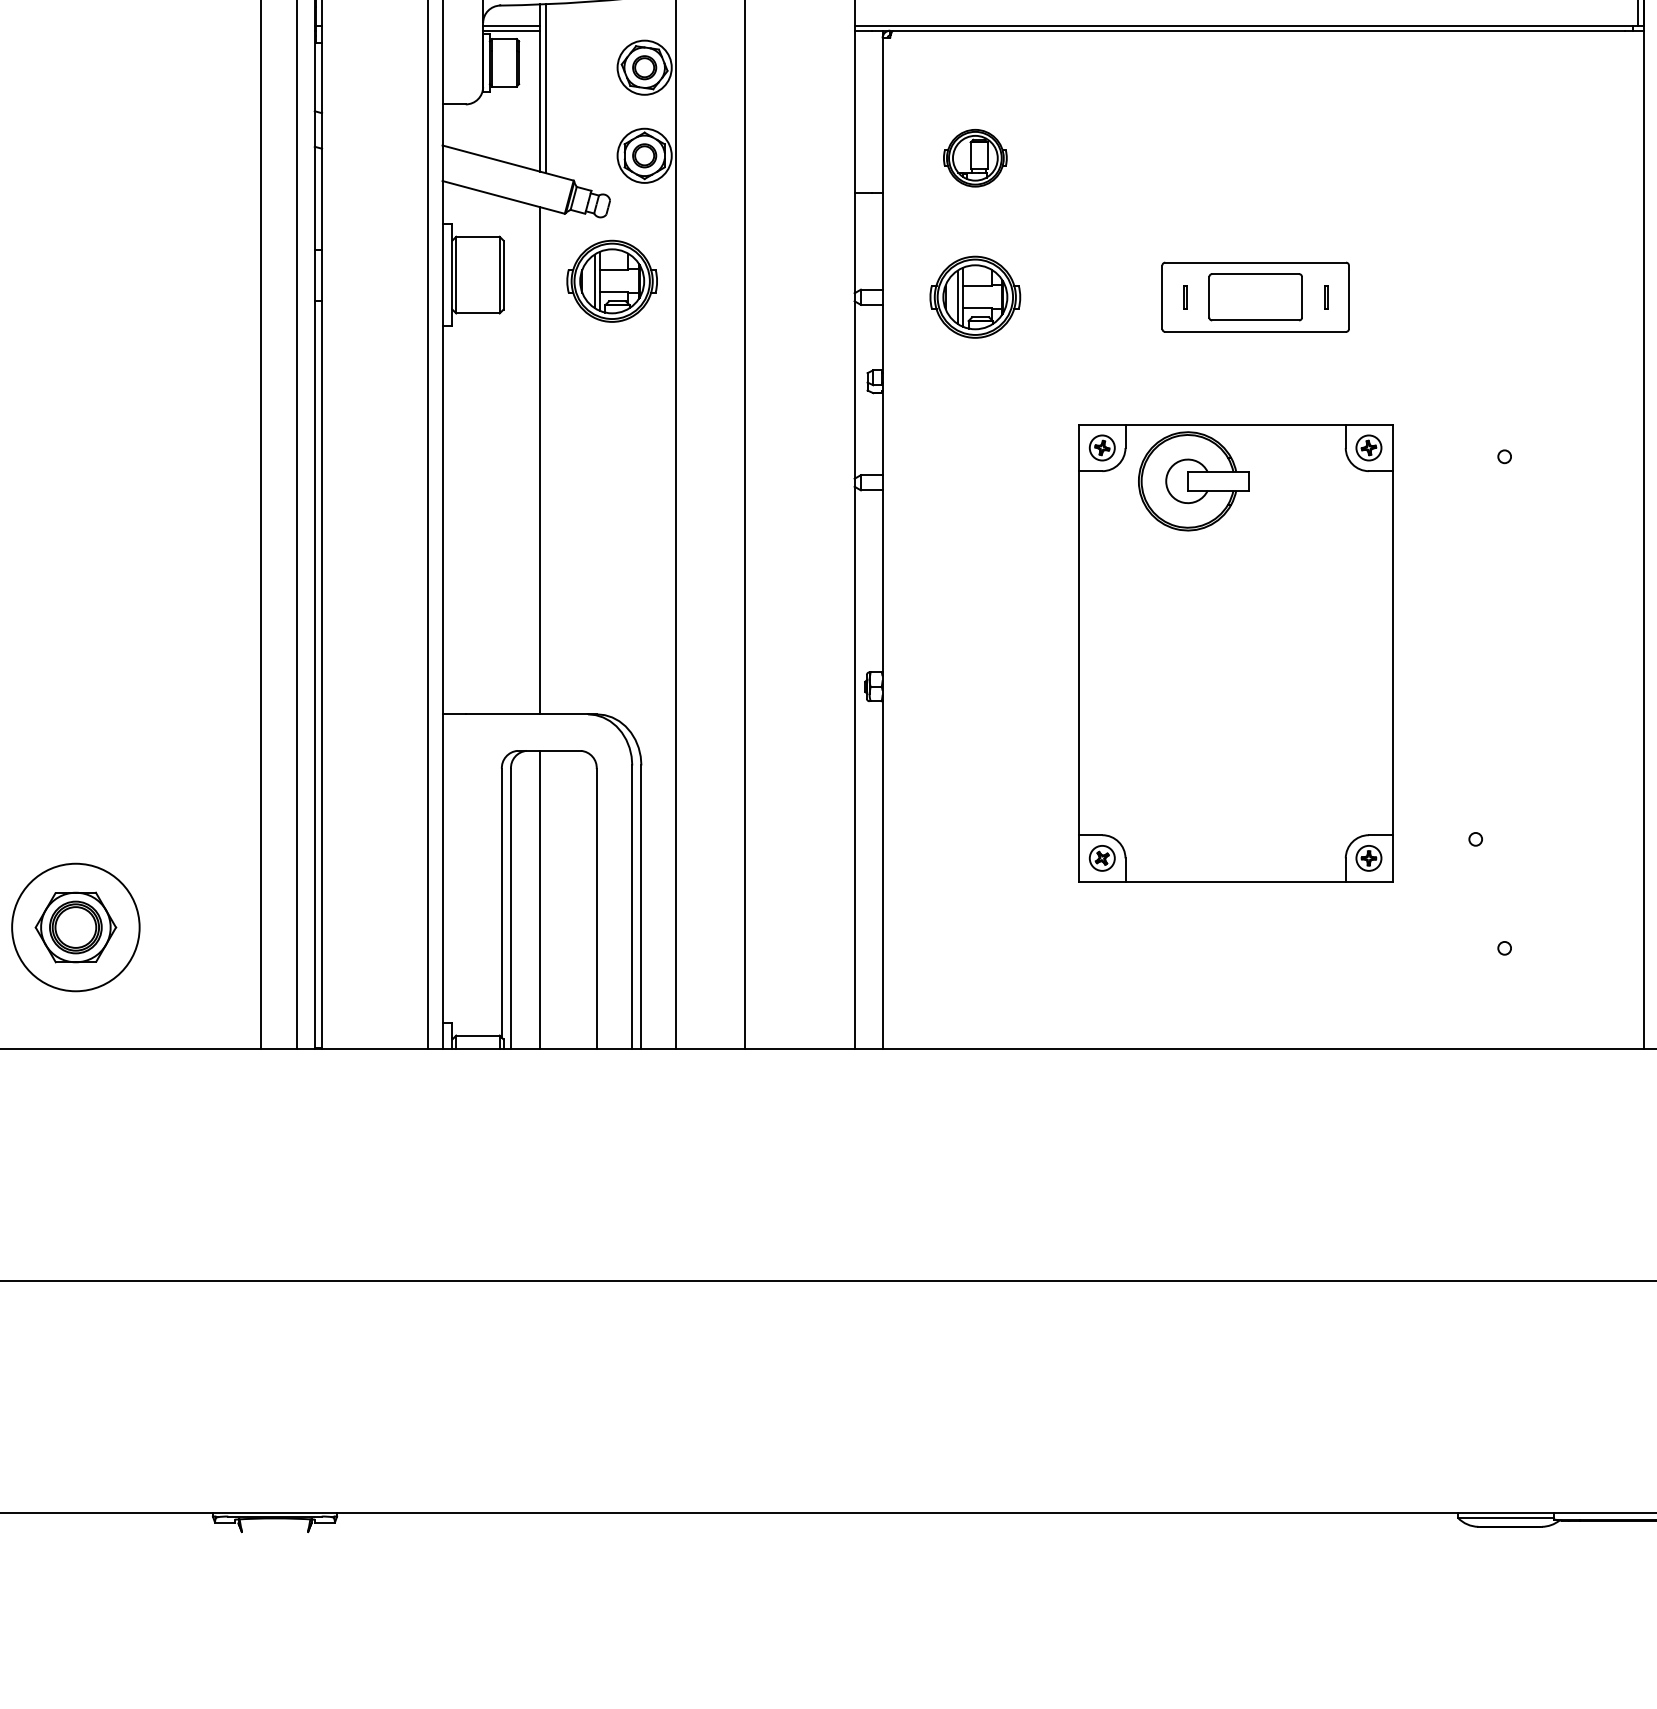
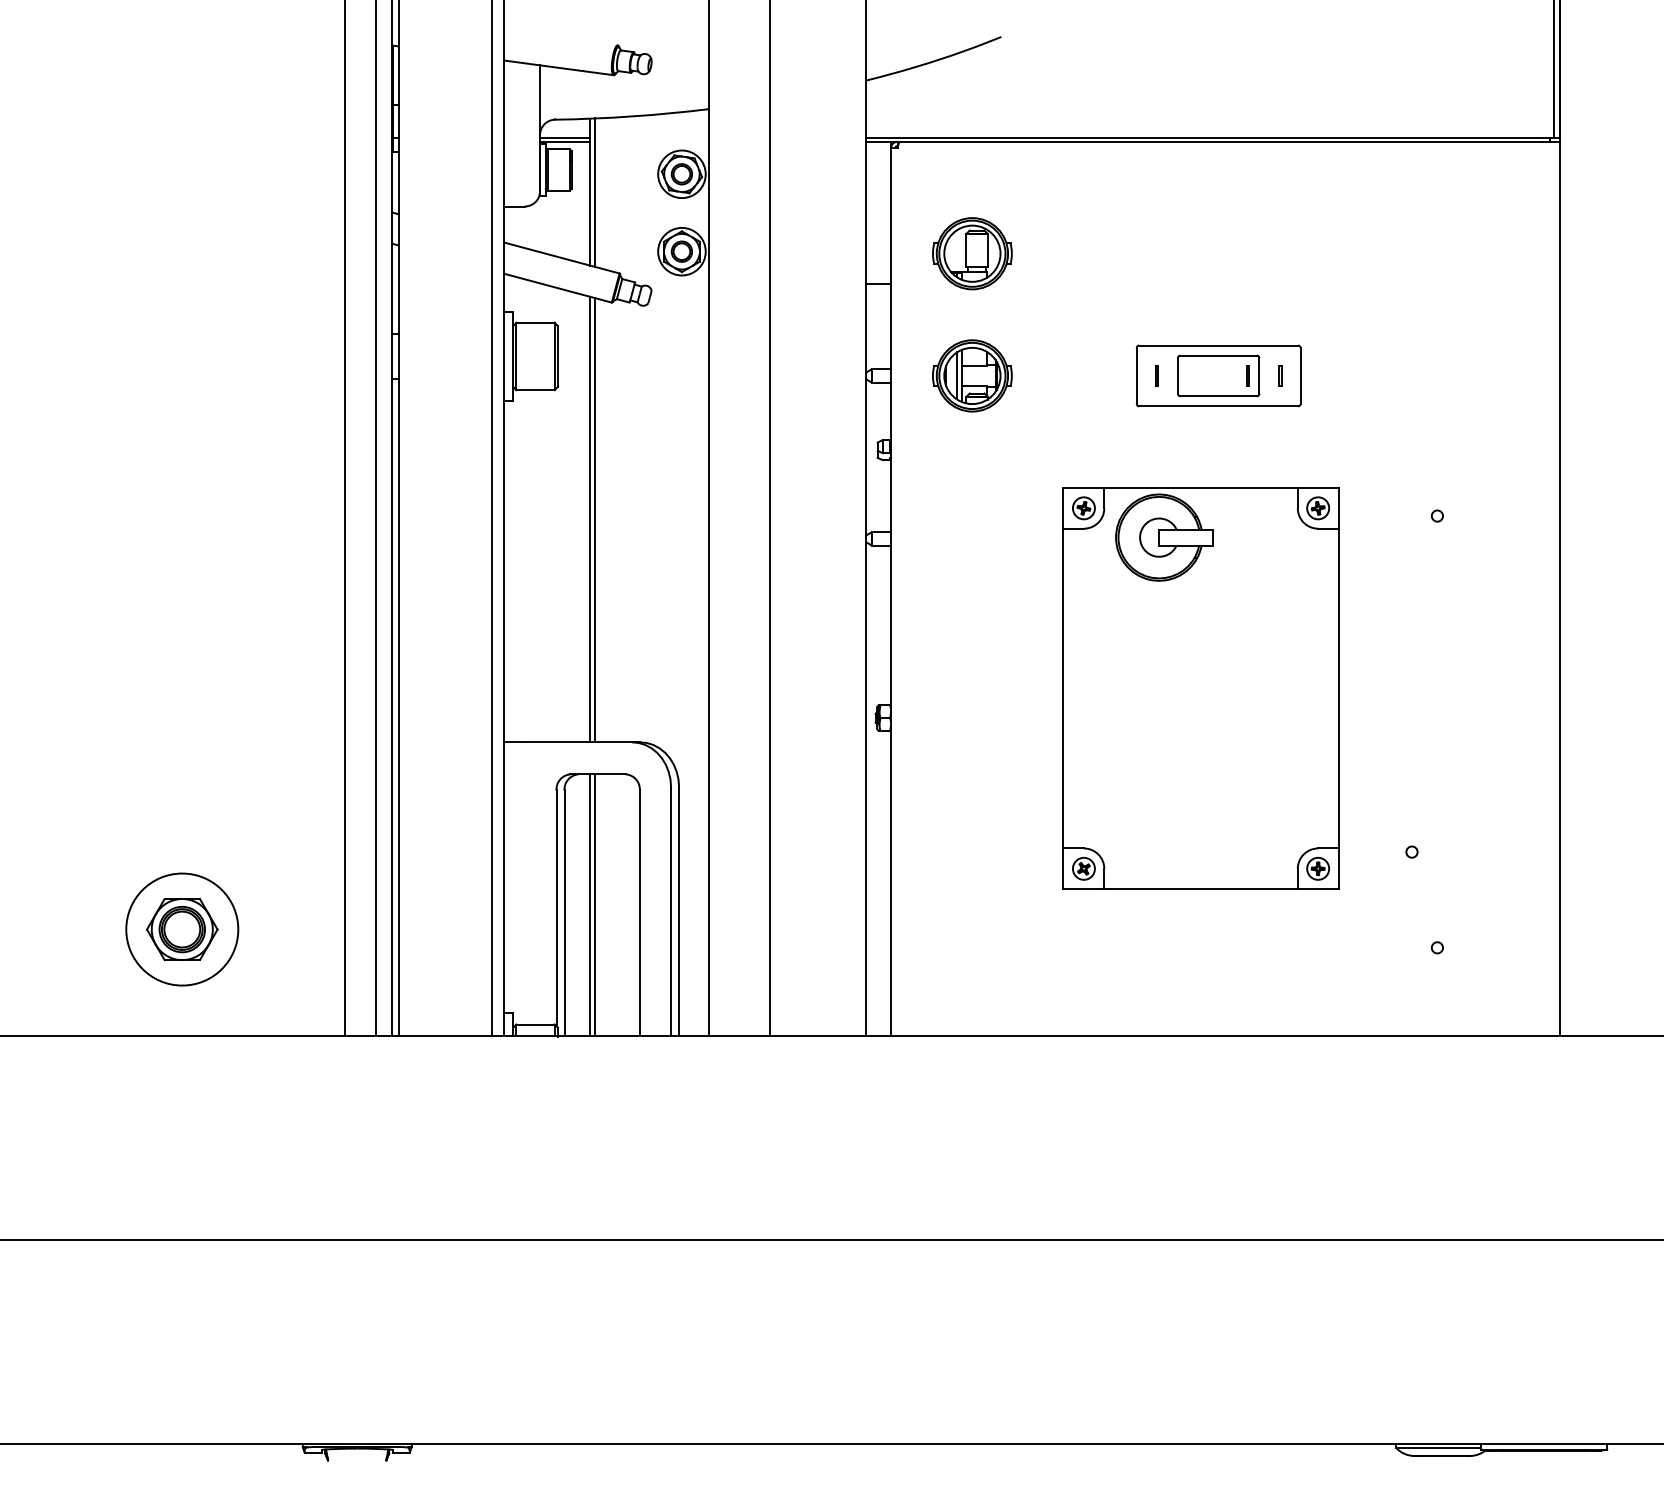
part: (975, 157) -> (972, 253), size x1.43
part: (612, 280) -> (653, 361), removed
line: (1288, 296) -> (1247, 375), added
line: (546, 461) -> (595, 520), added
line: (546, 900) -> (595, 905), added

